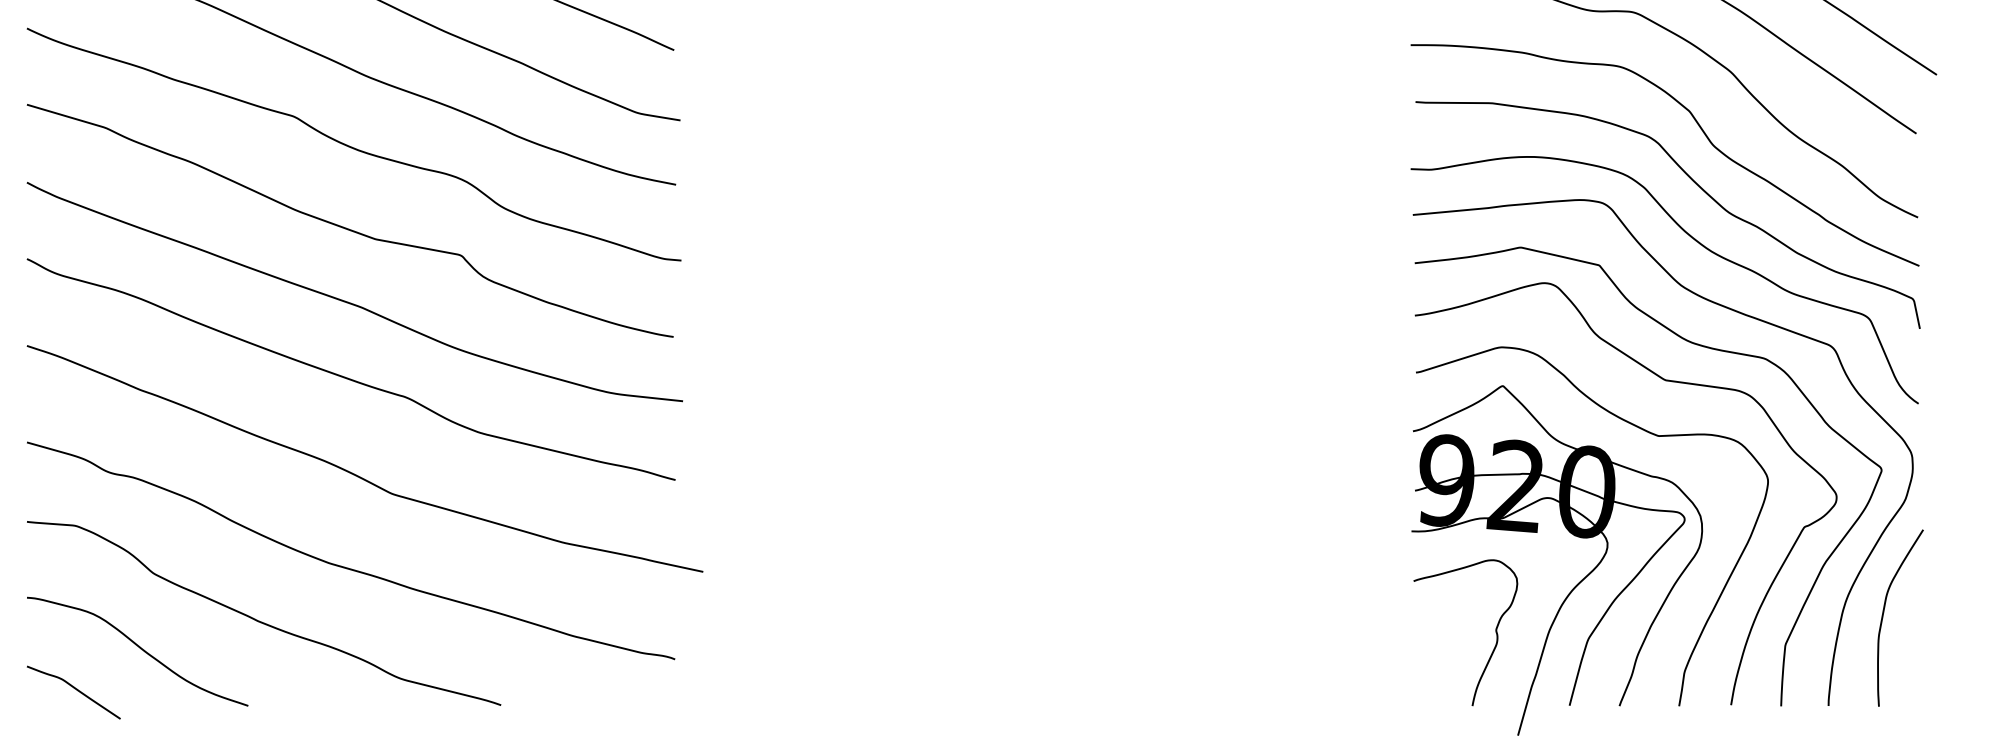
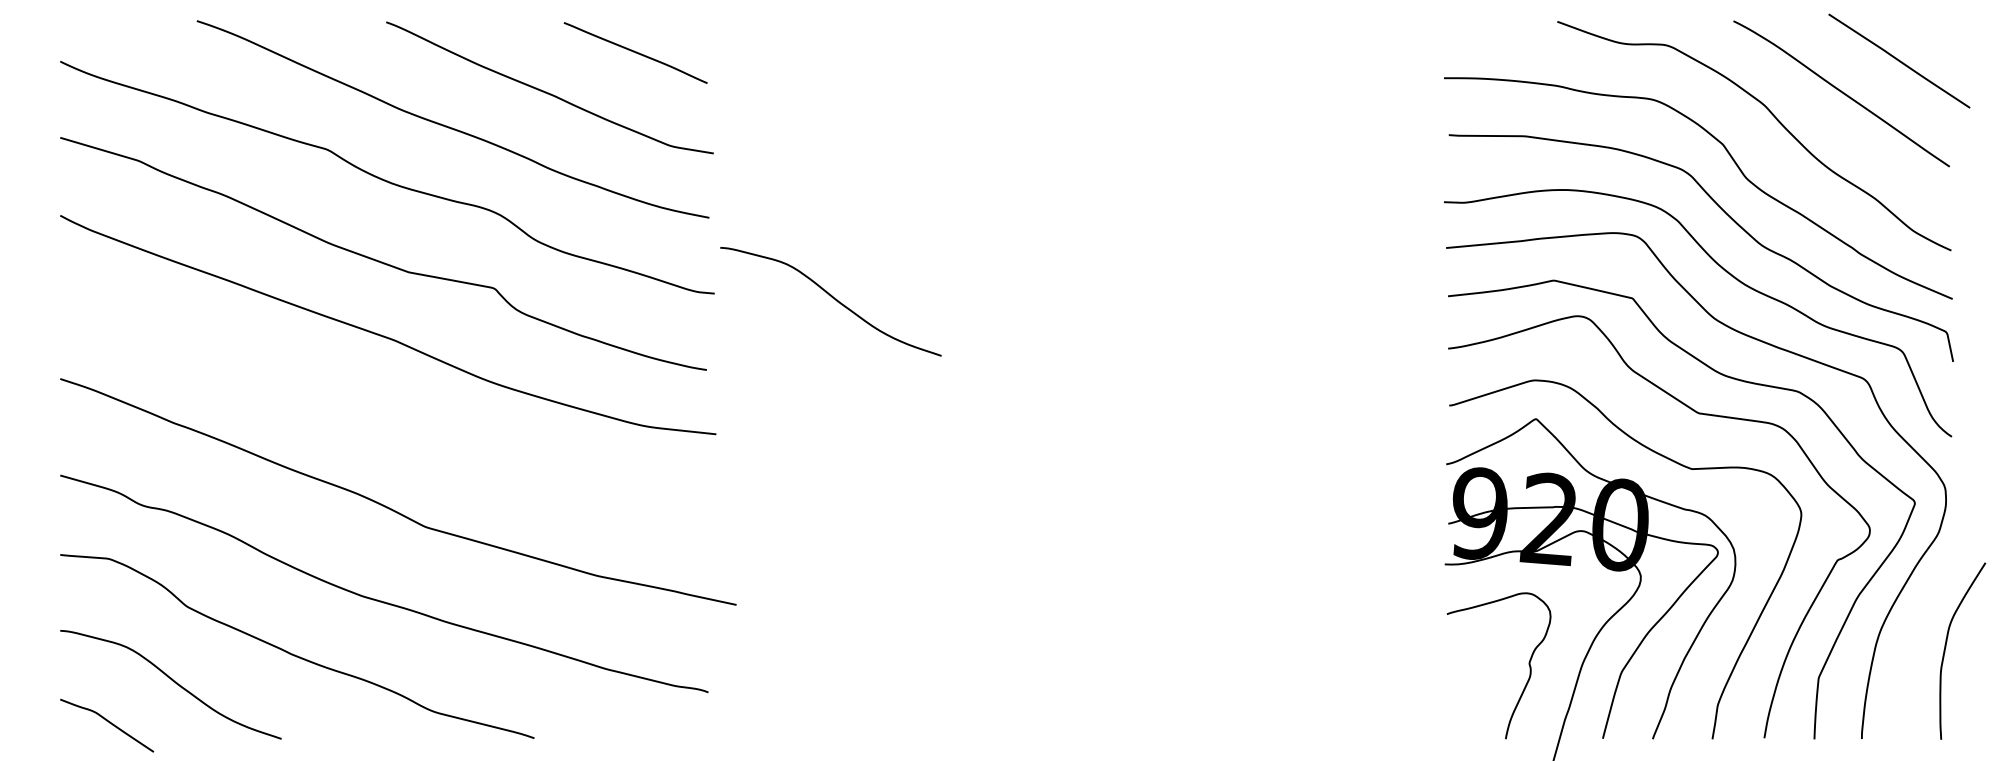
curve: (799, 265) -> (832, 298), added
curve: (348, 377) -> (381, 410), removed
curve: (1884, 614) -> (1946, 647), moved

